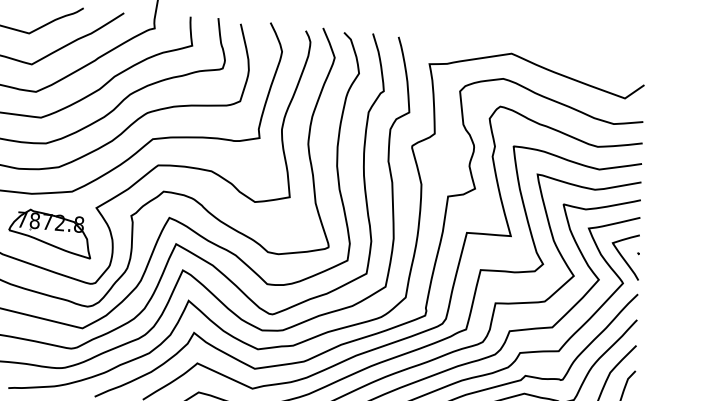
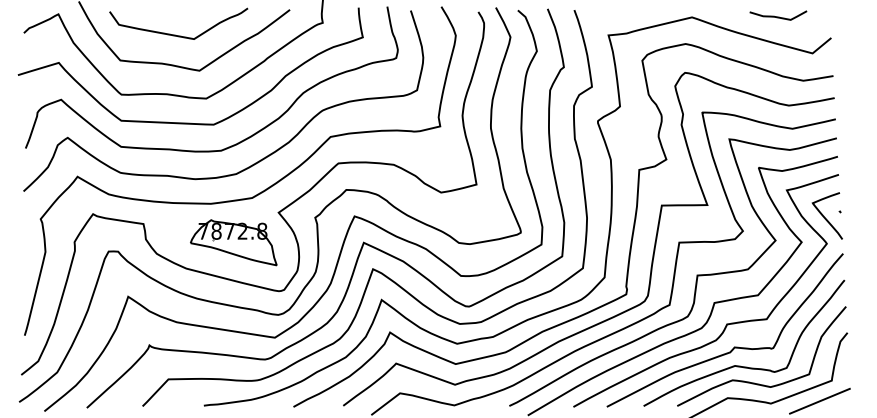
curve: (595, 59) -> (778, 16), added

